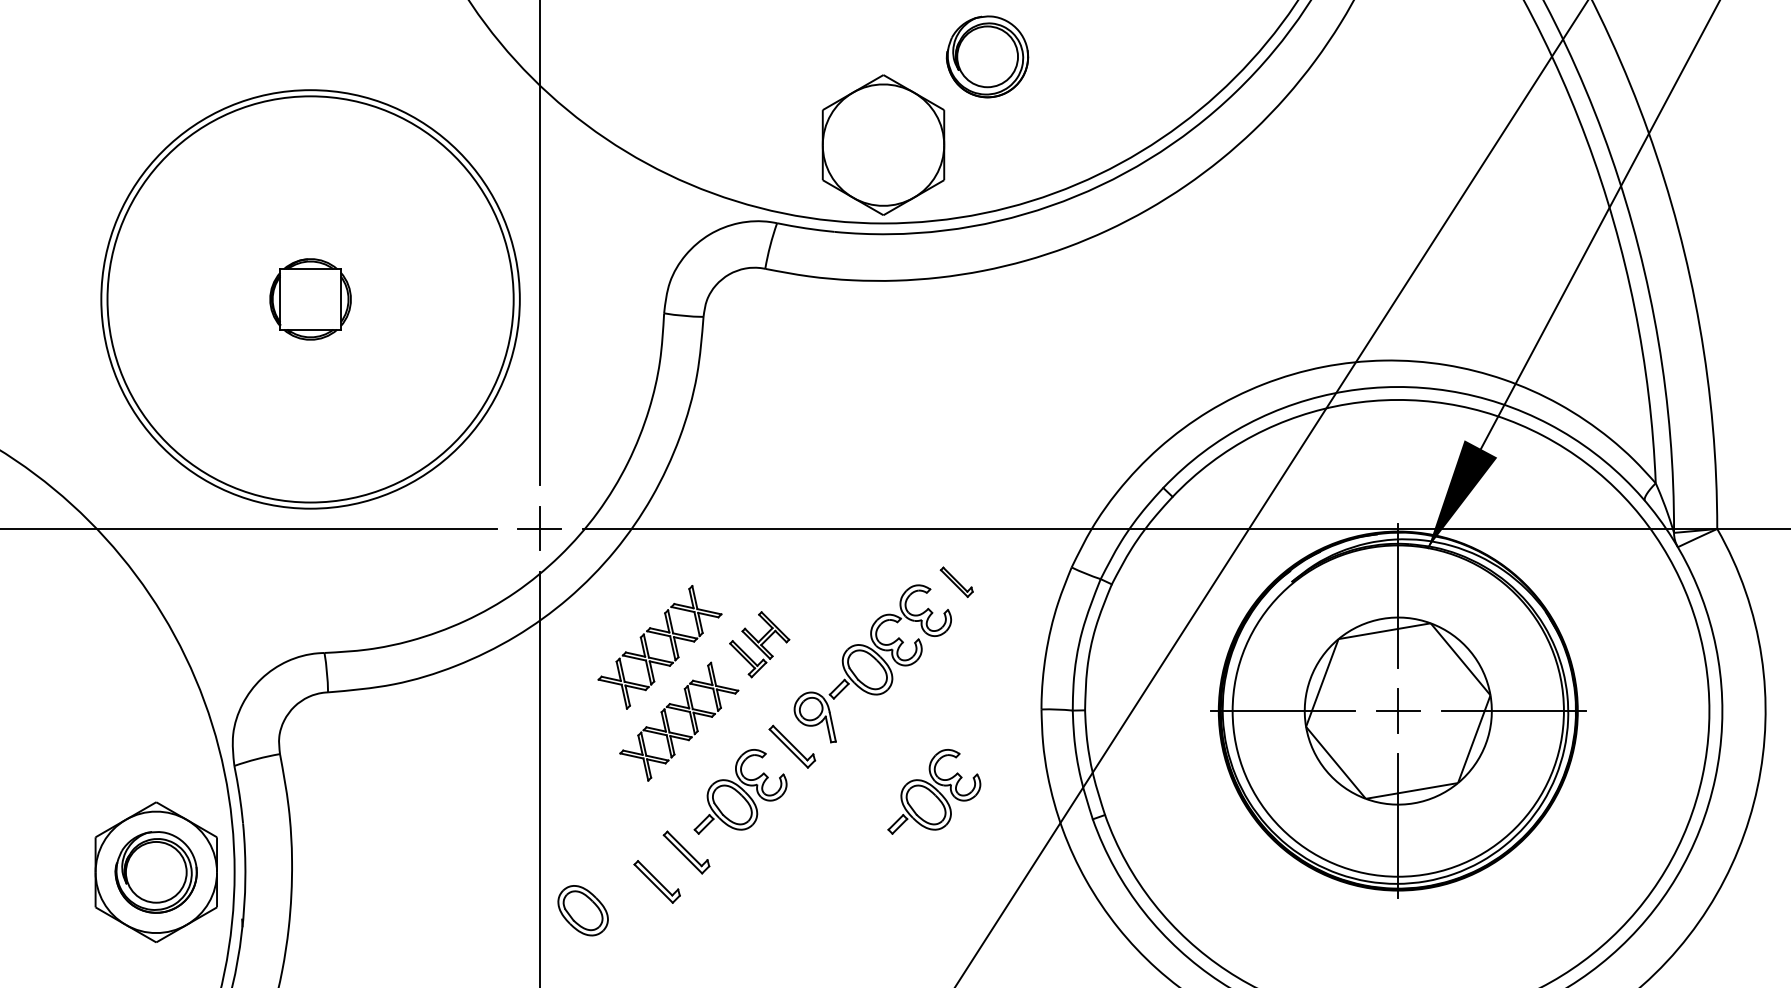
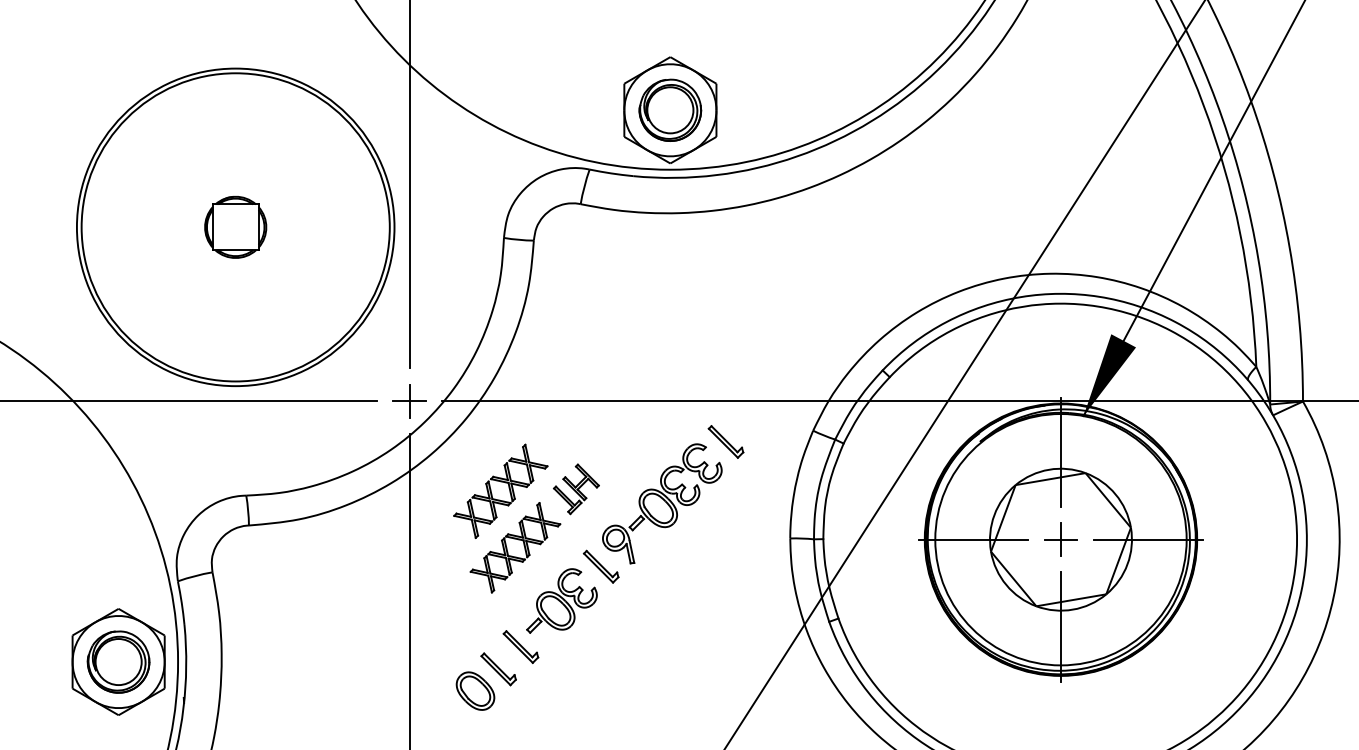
part: (987, 55) -> (670, 109), moved
part: (956, 581) -> (725, 441), size x1.43
part: (933, 791) -> (708, 600), removed
part: (583, 909) -> (475, 690), moved

